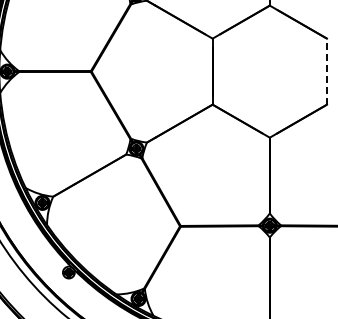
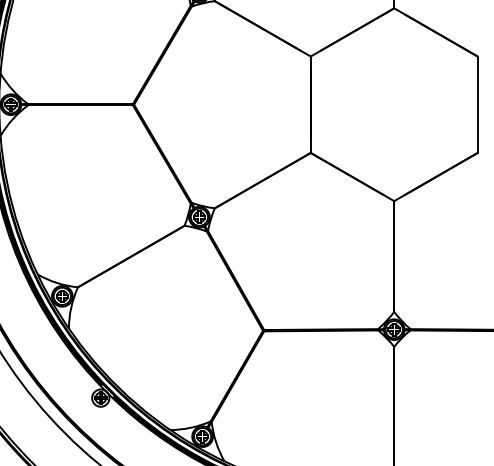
line: (327, 71) -> (478, 104), dashed -> solid

